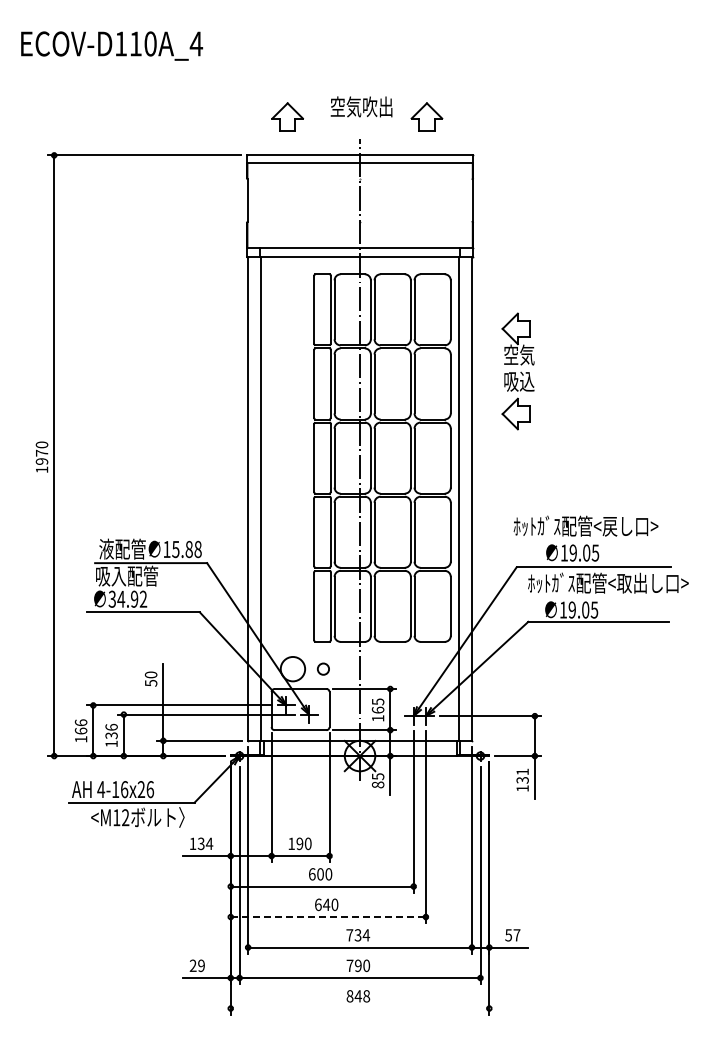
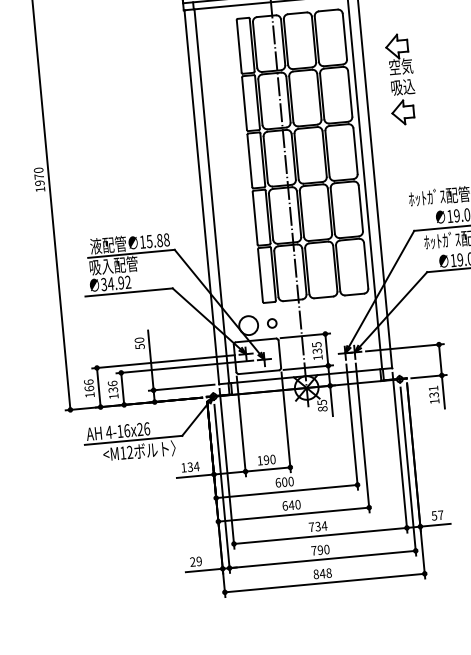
text: (377, 709) -> (316, 350), 165 -> 135
line: (328, 917) -> (293, 514), dashed -> solid
line: (359, 1008) -> (324, 583), added

